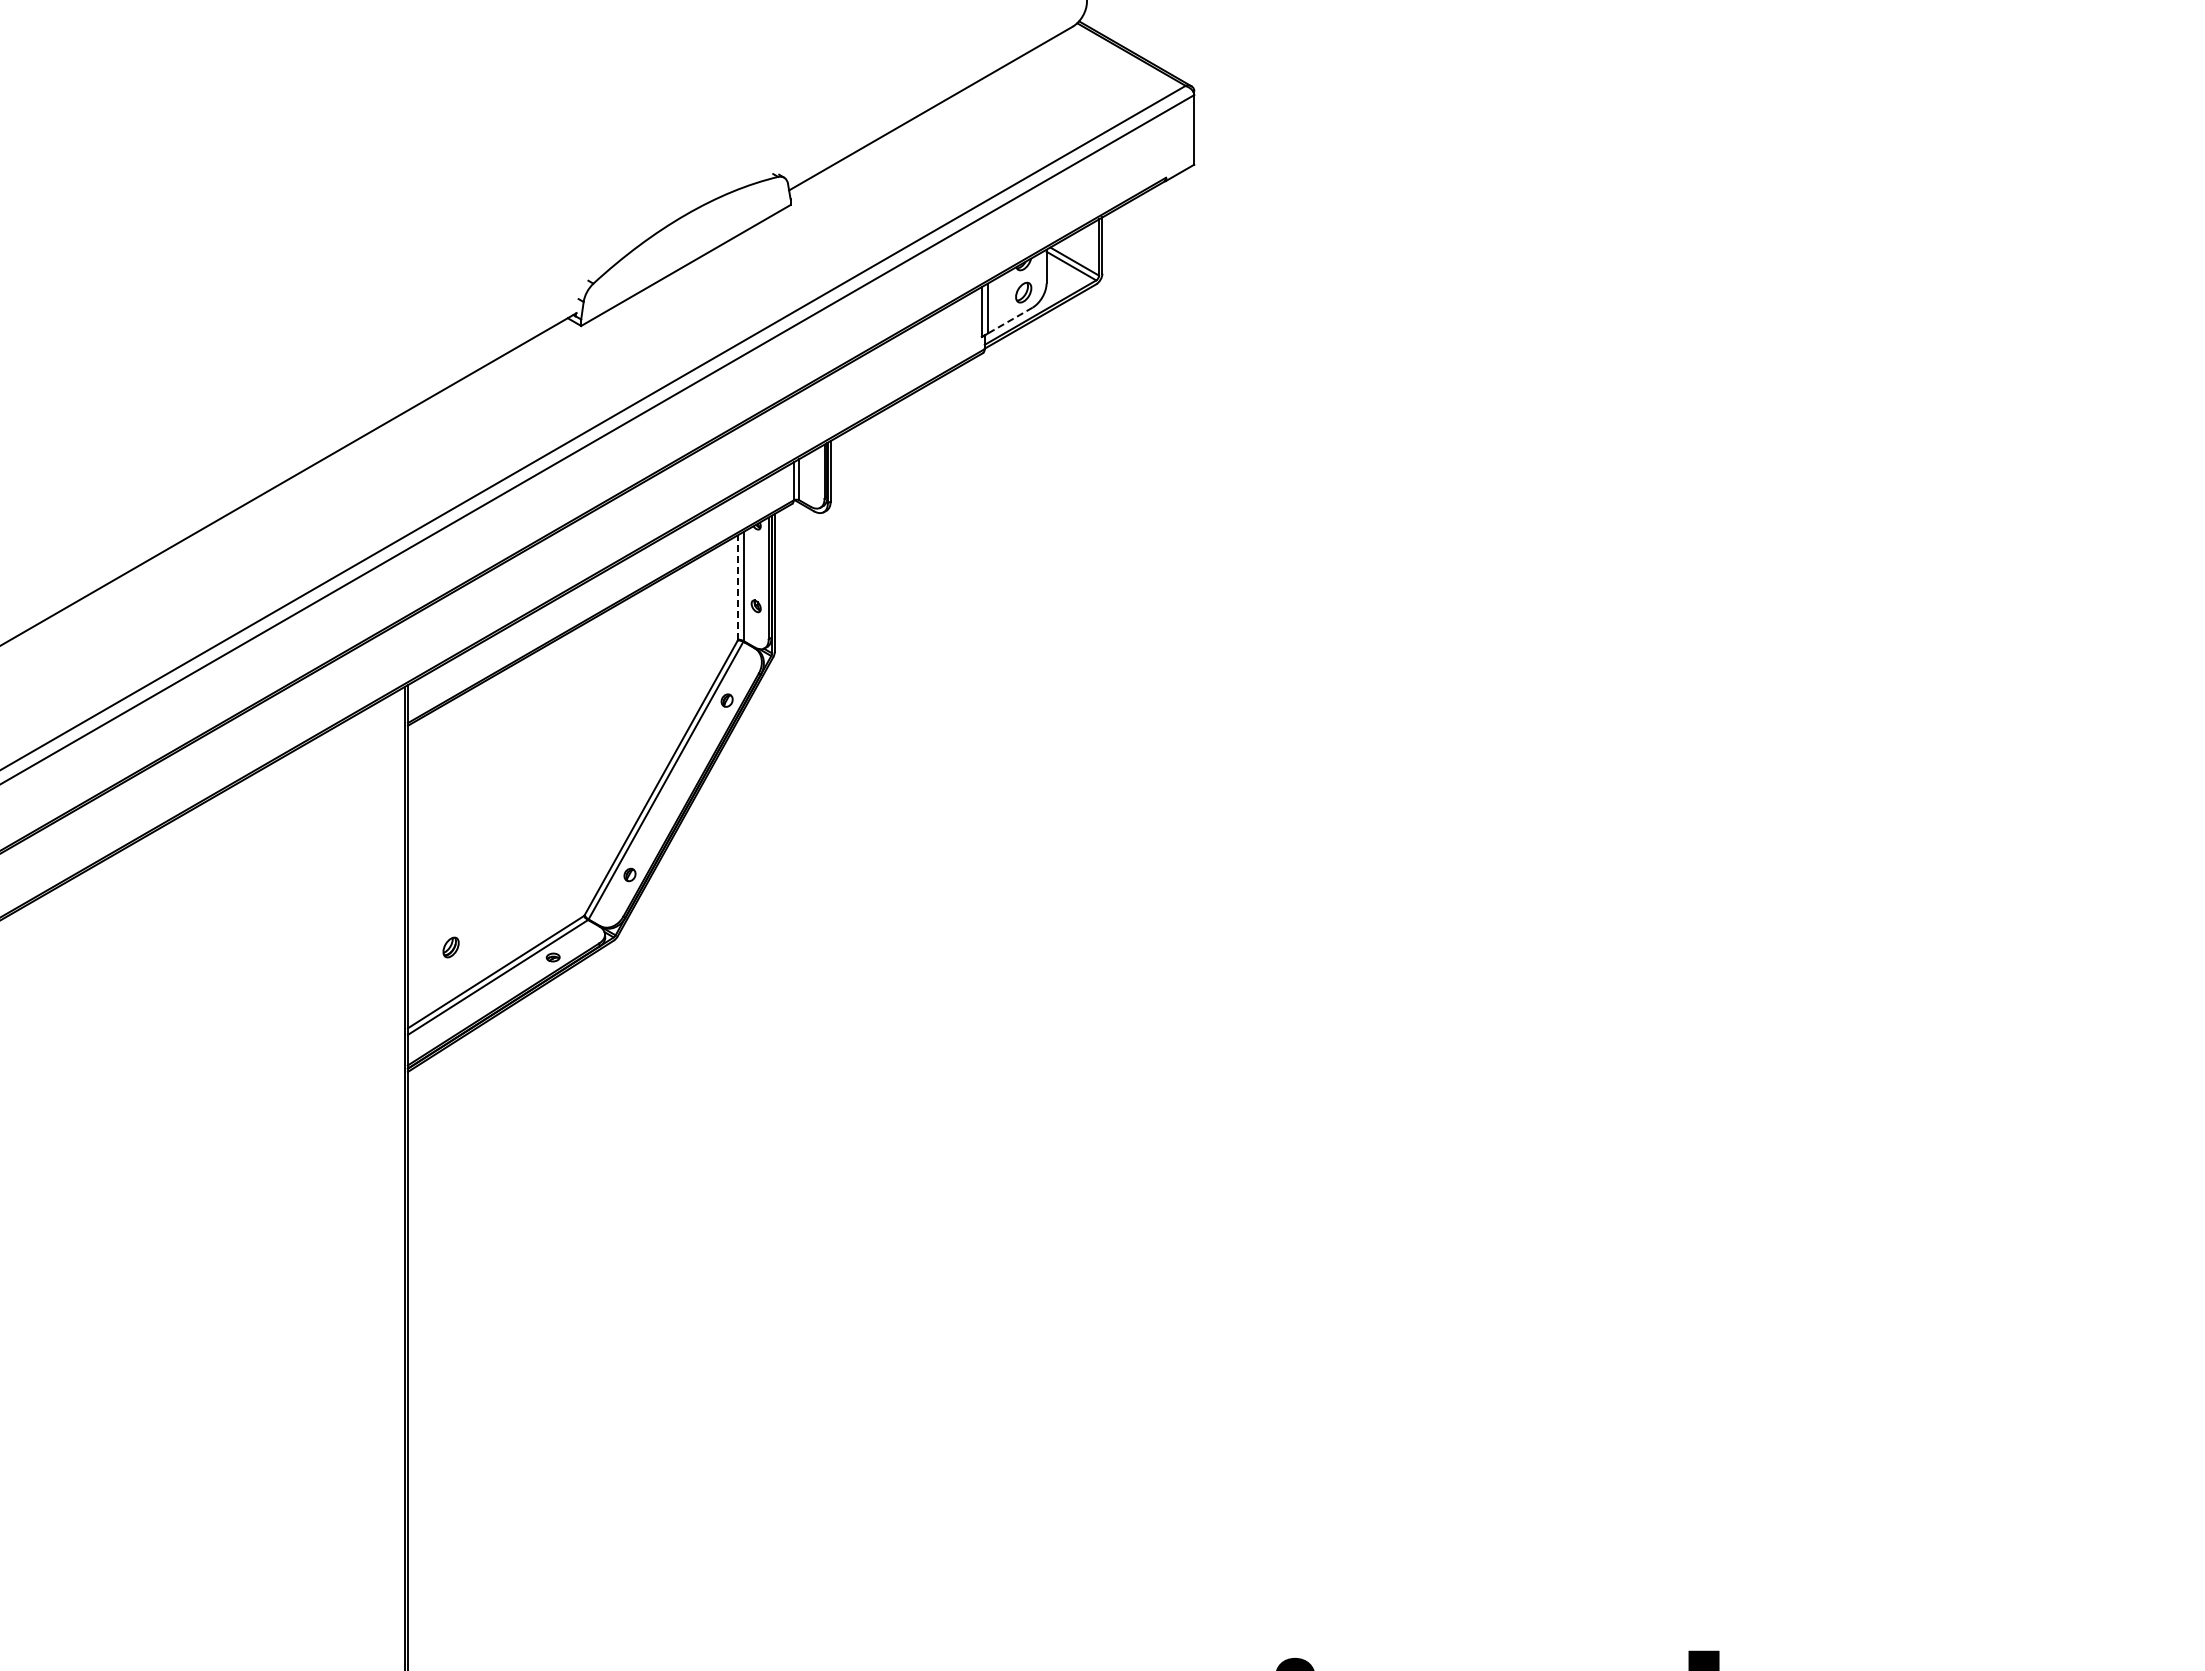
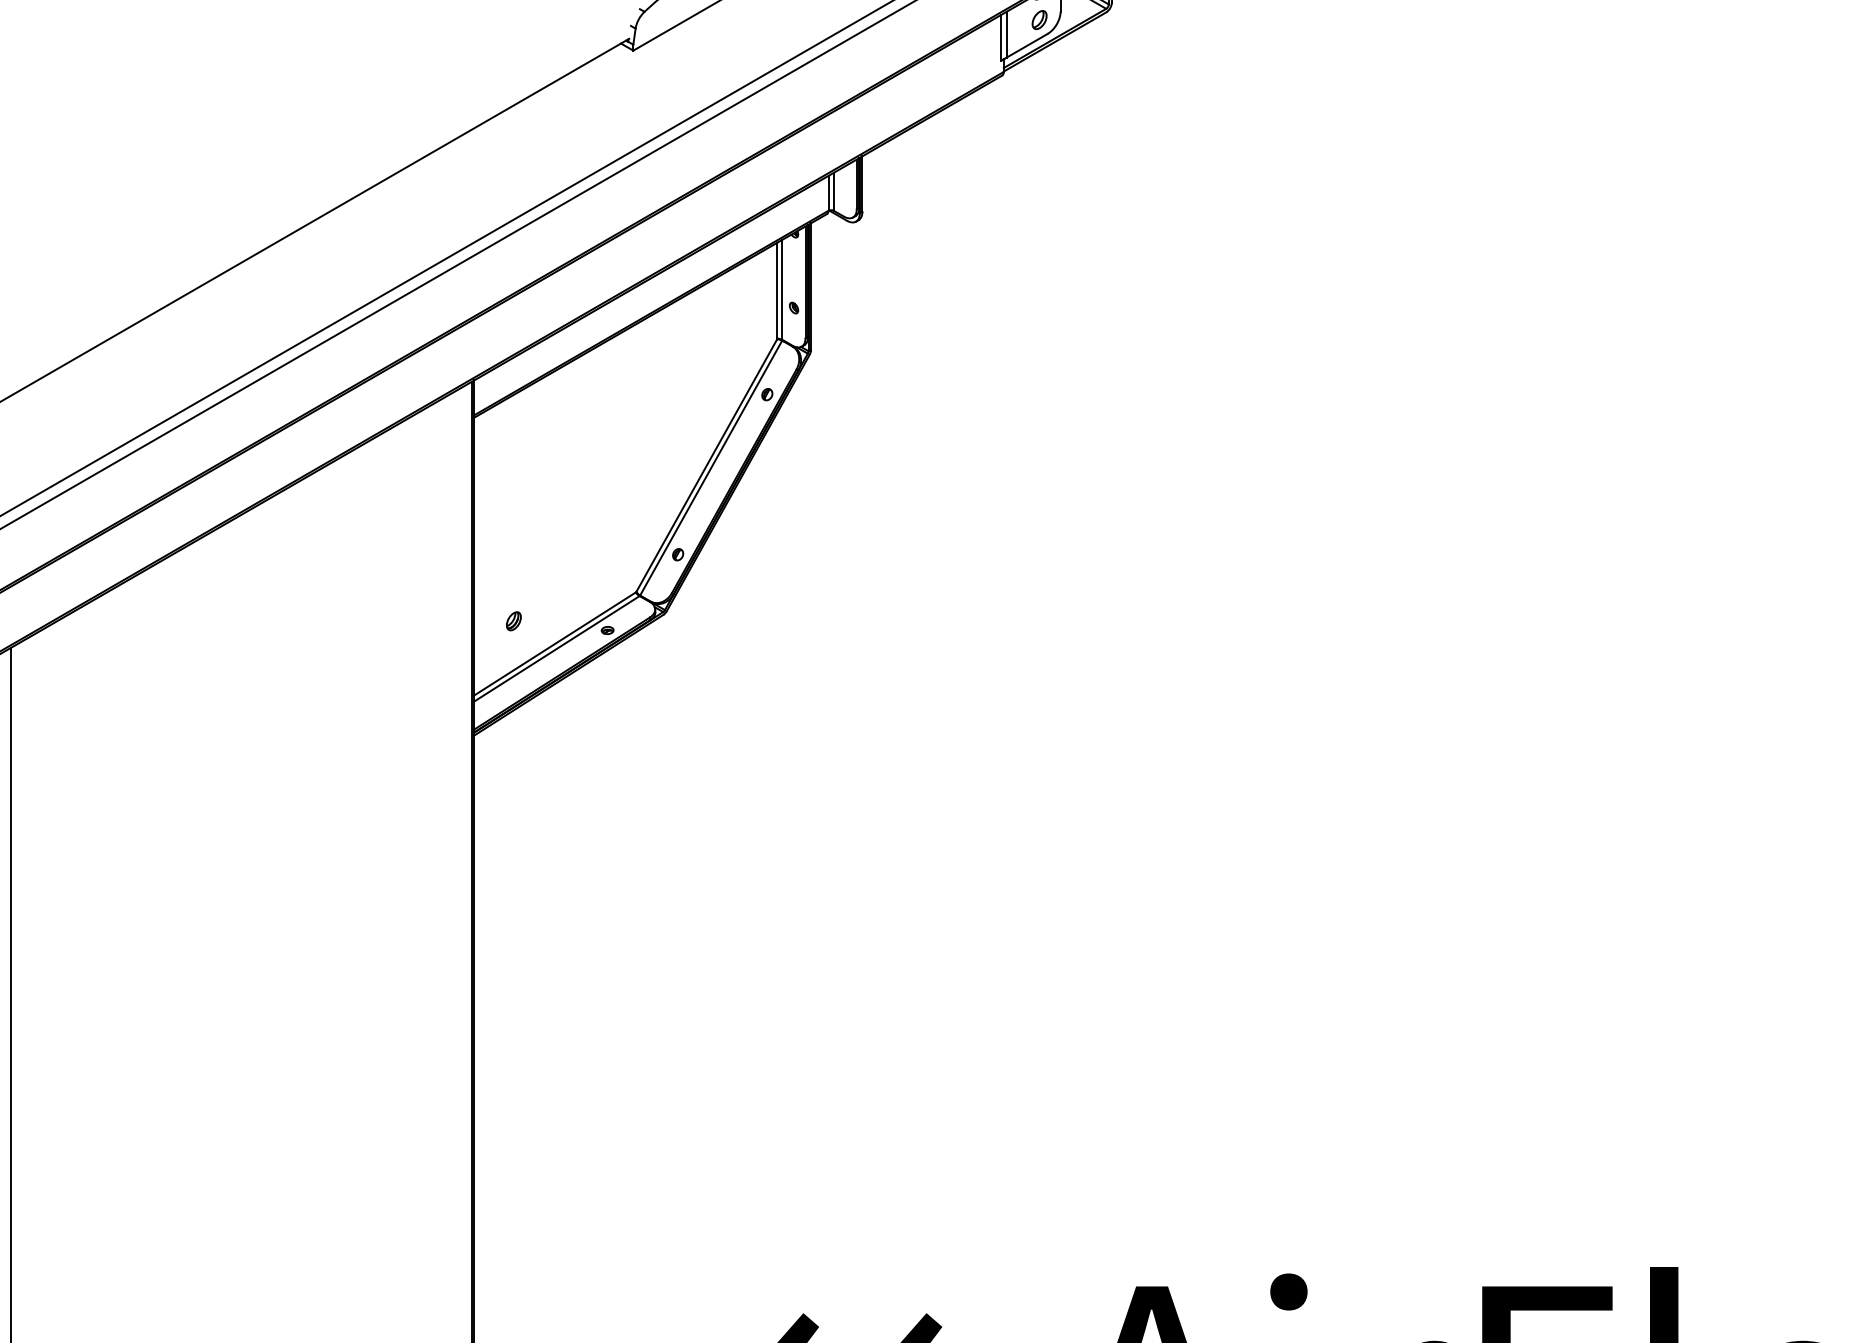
line: (1010, 320) -> (1027, 45), dashed -> solid
line: (738, 586) -> (777, 289), dashed -> solid

